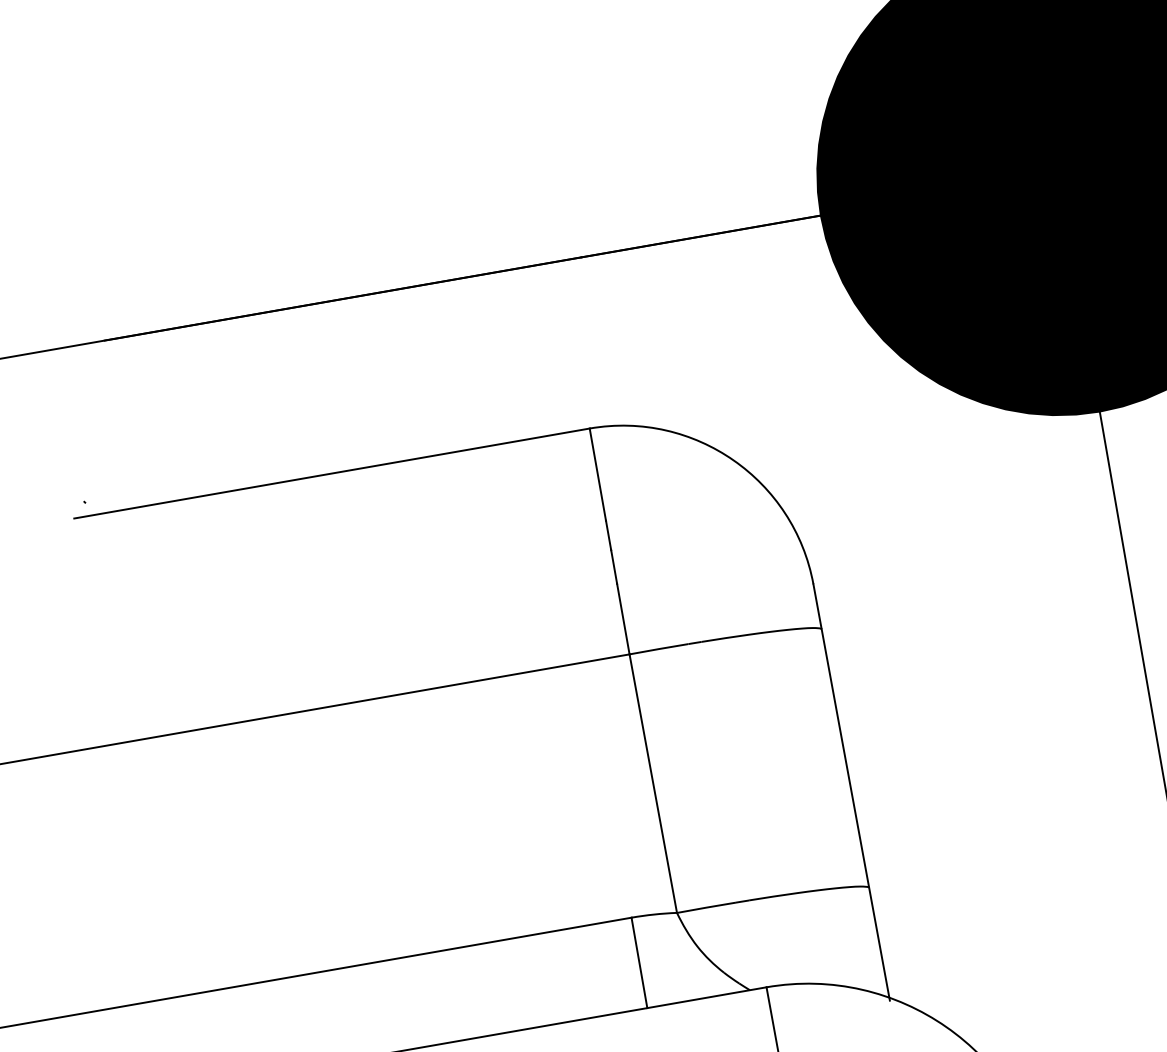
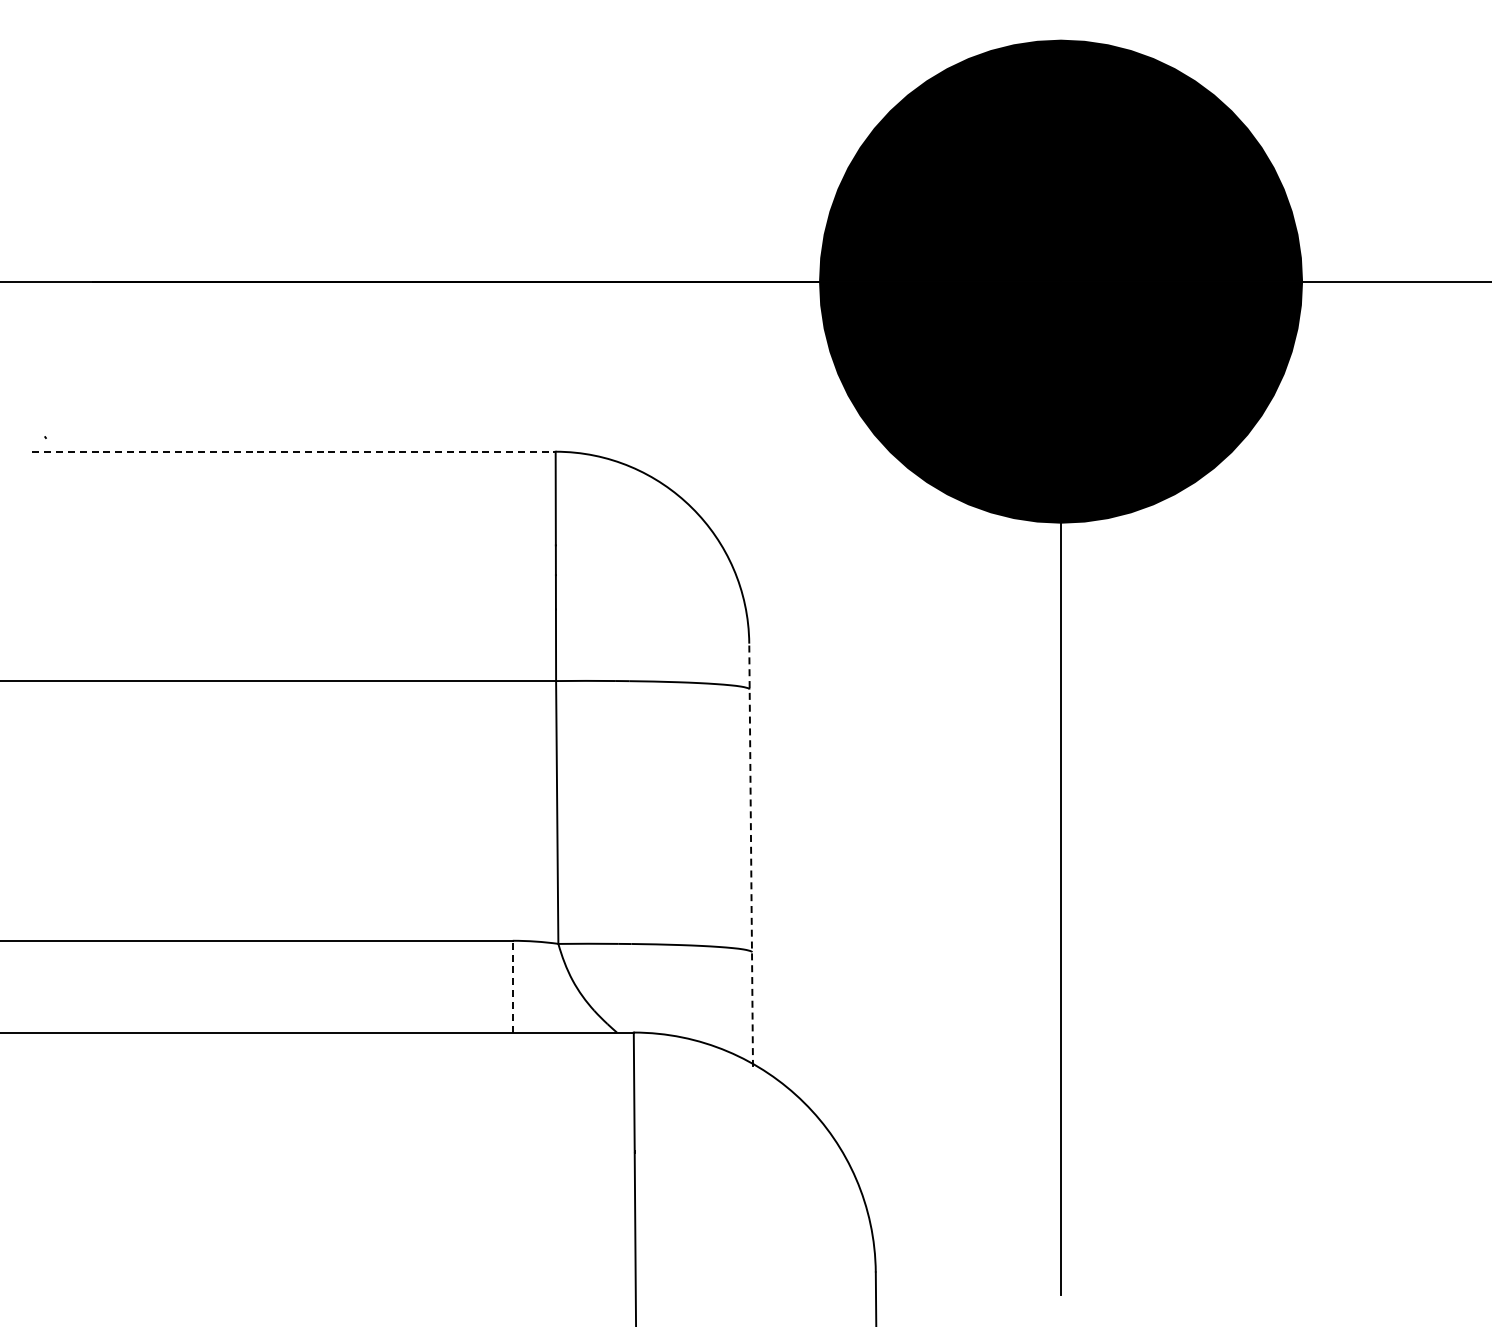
line: (332, 473) -> (294, 451), solid -> dashed
line: (852, 792) -> (751, 855), solid -> dashed
line: (639, 962) -> (512, 986), solid -> dashed

